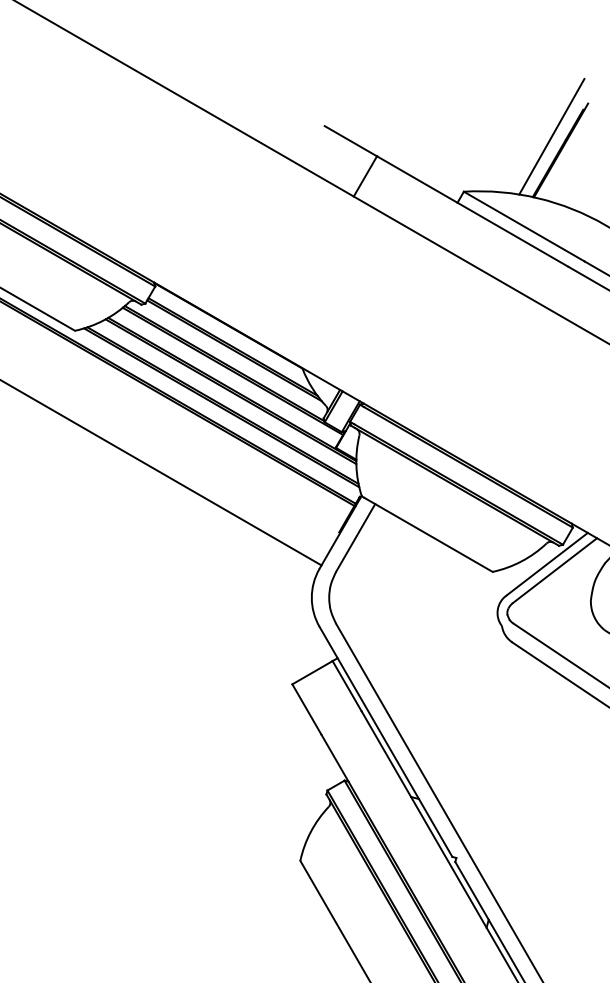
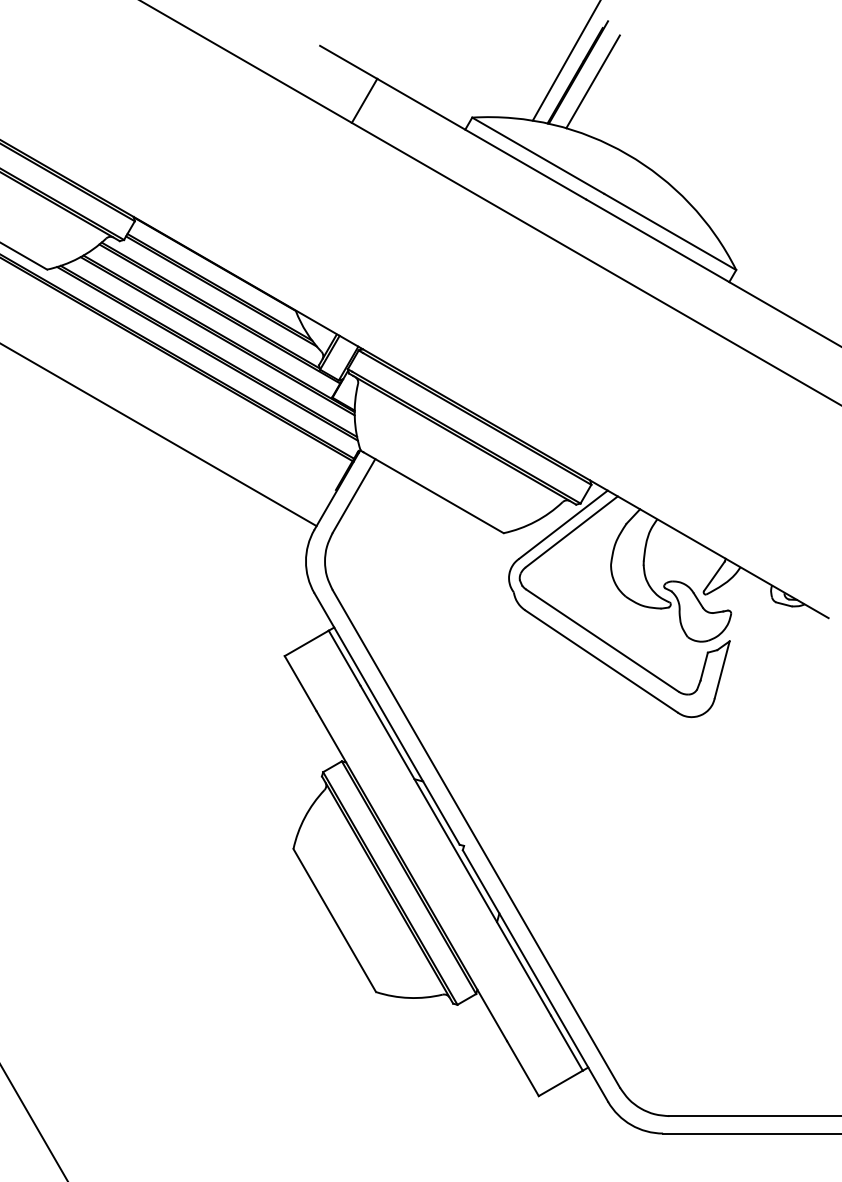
line: (573, 158) -> (592, 81), added

